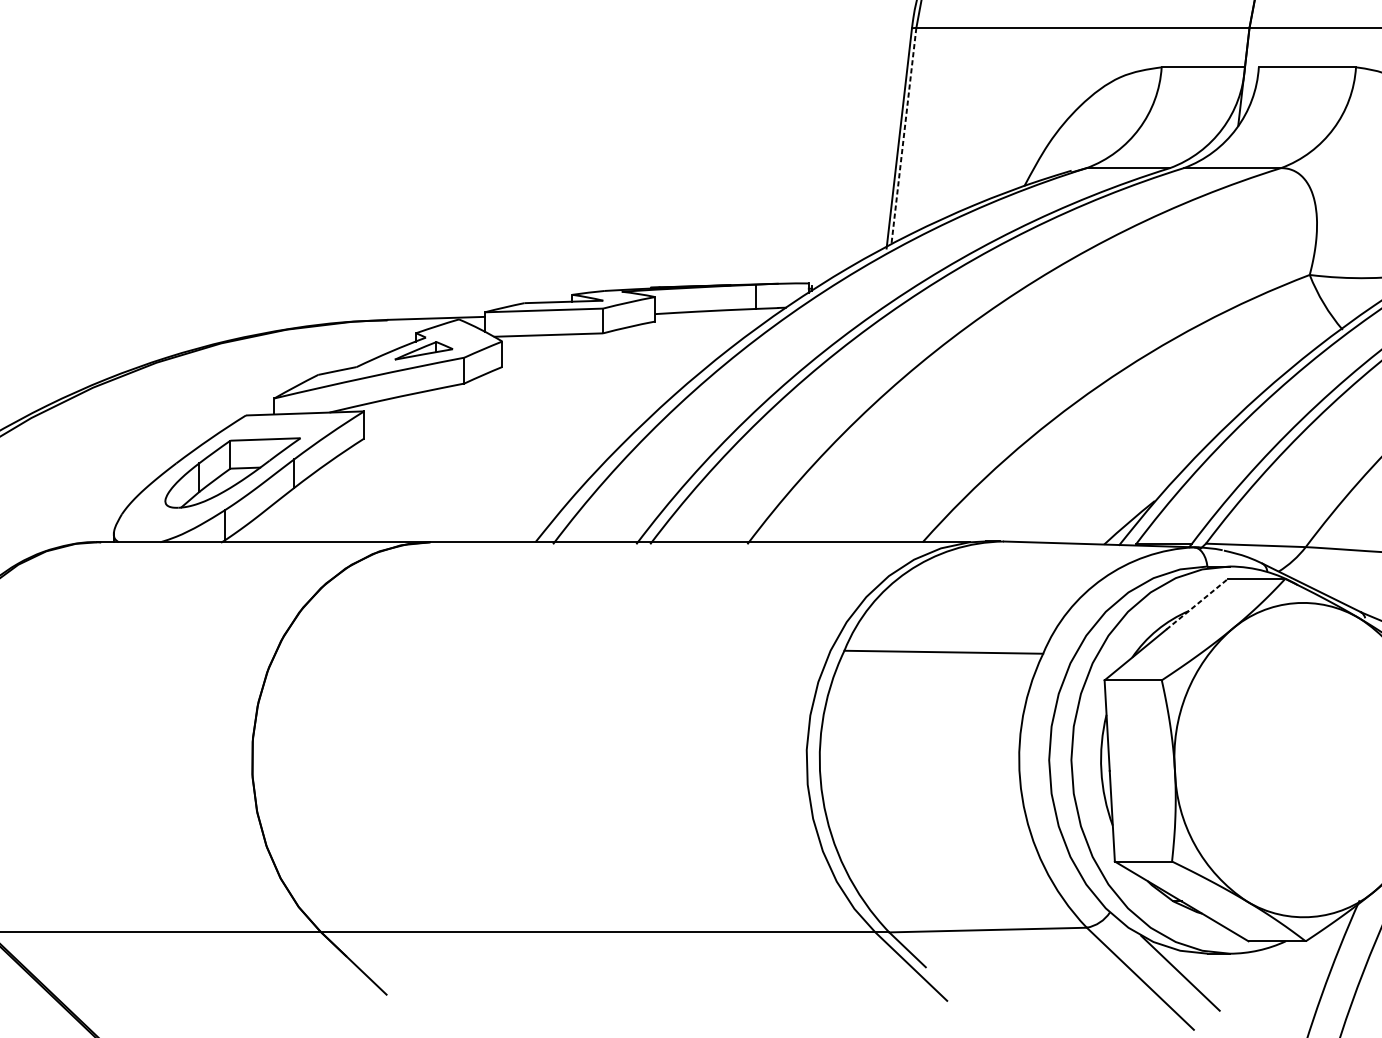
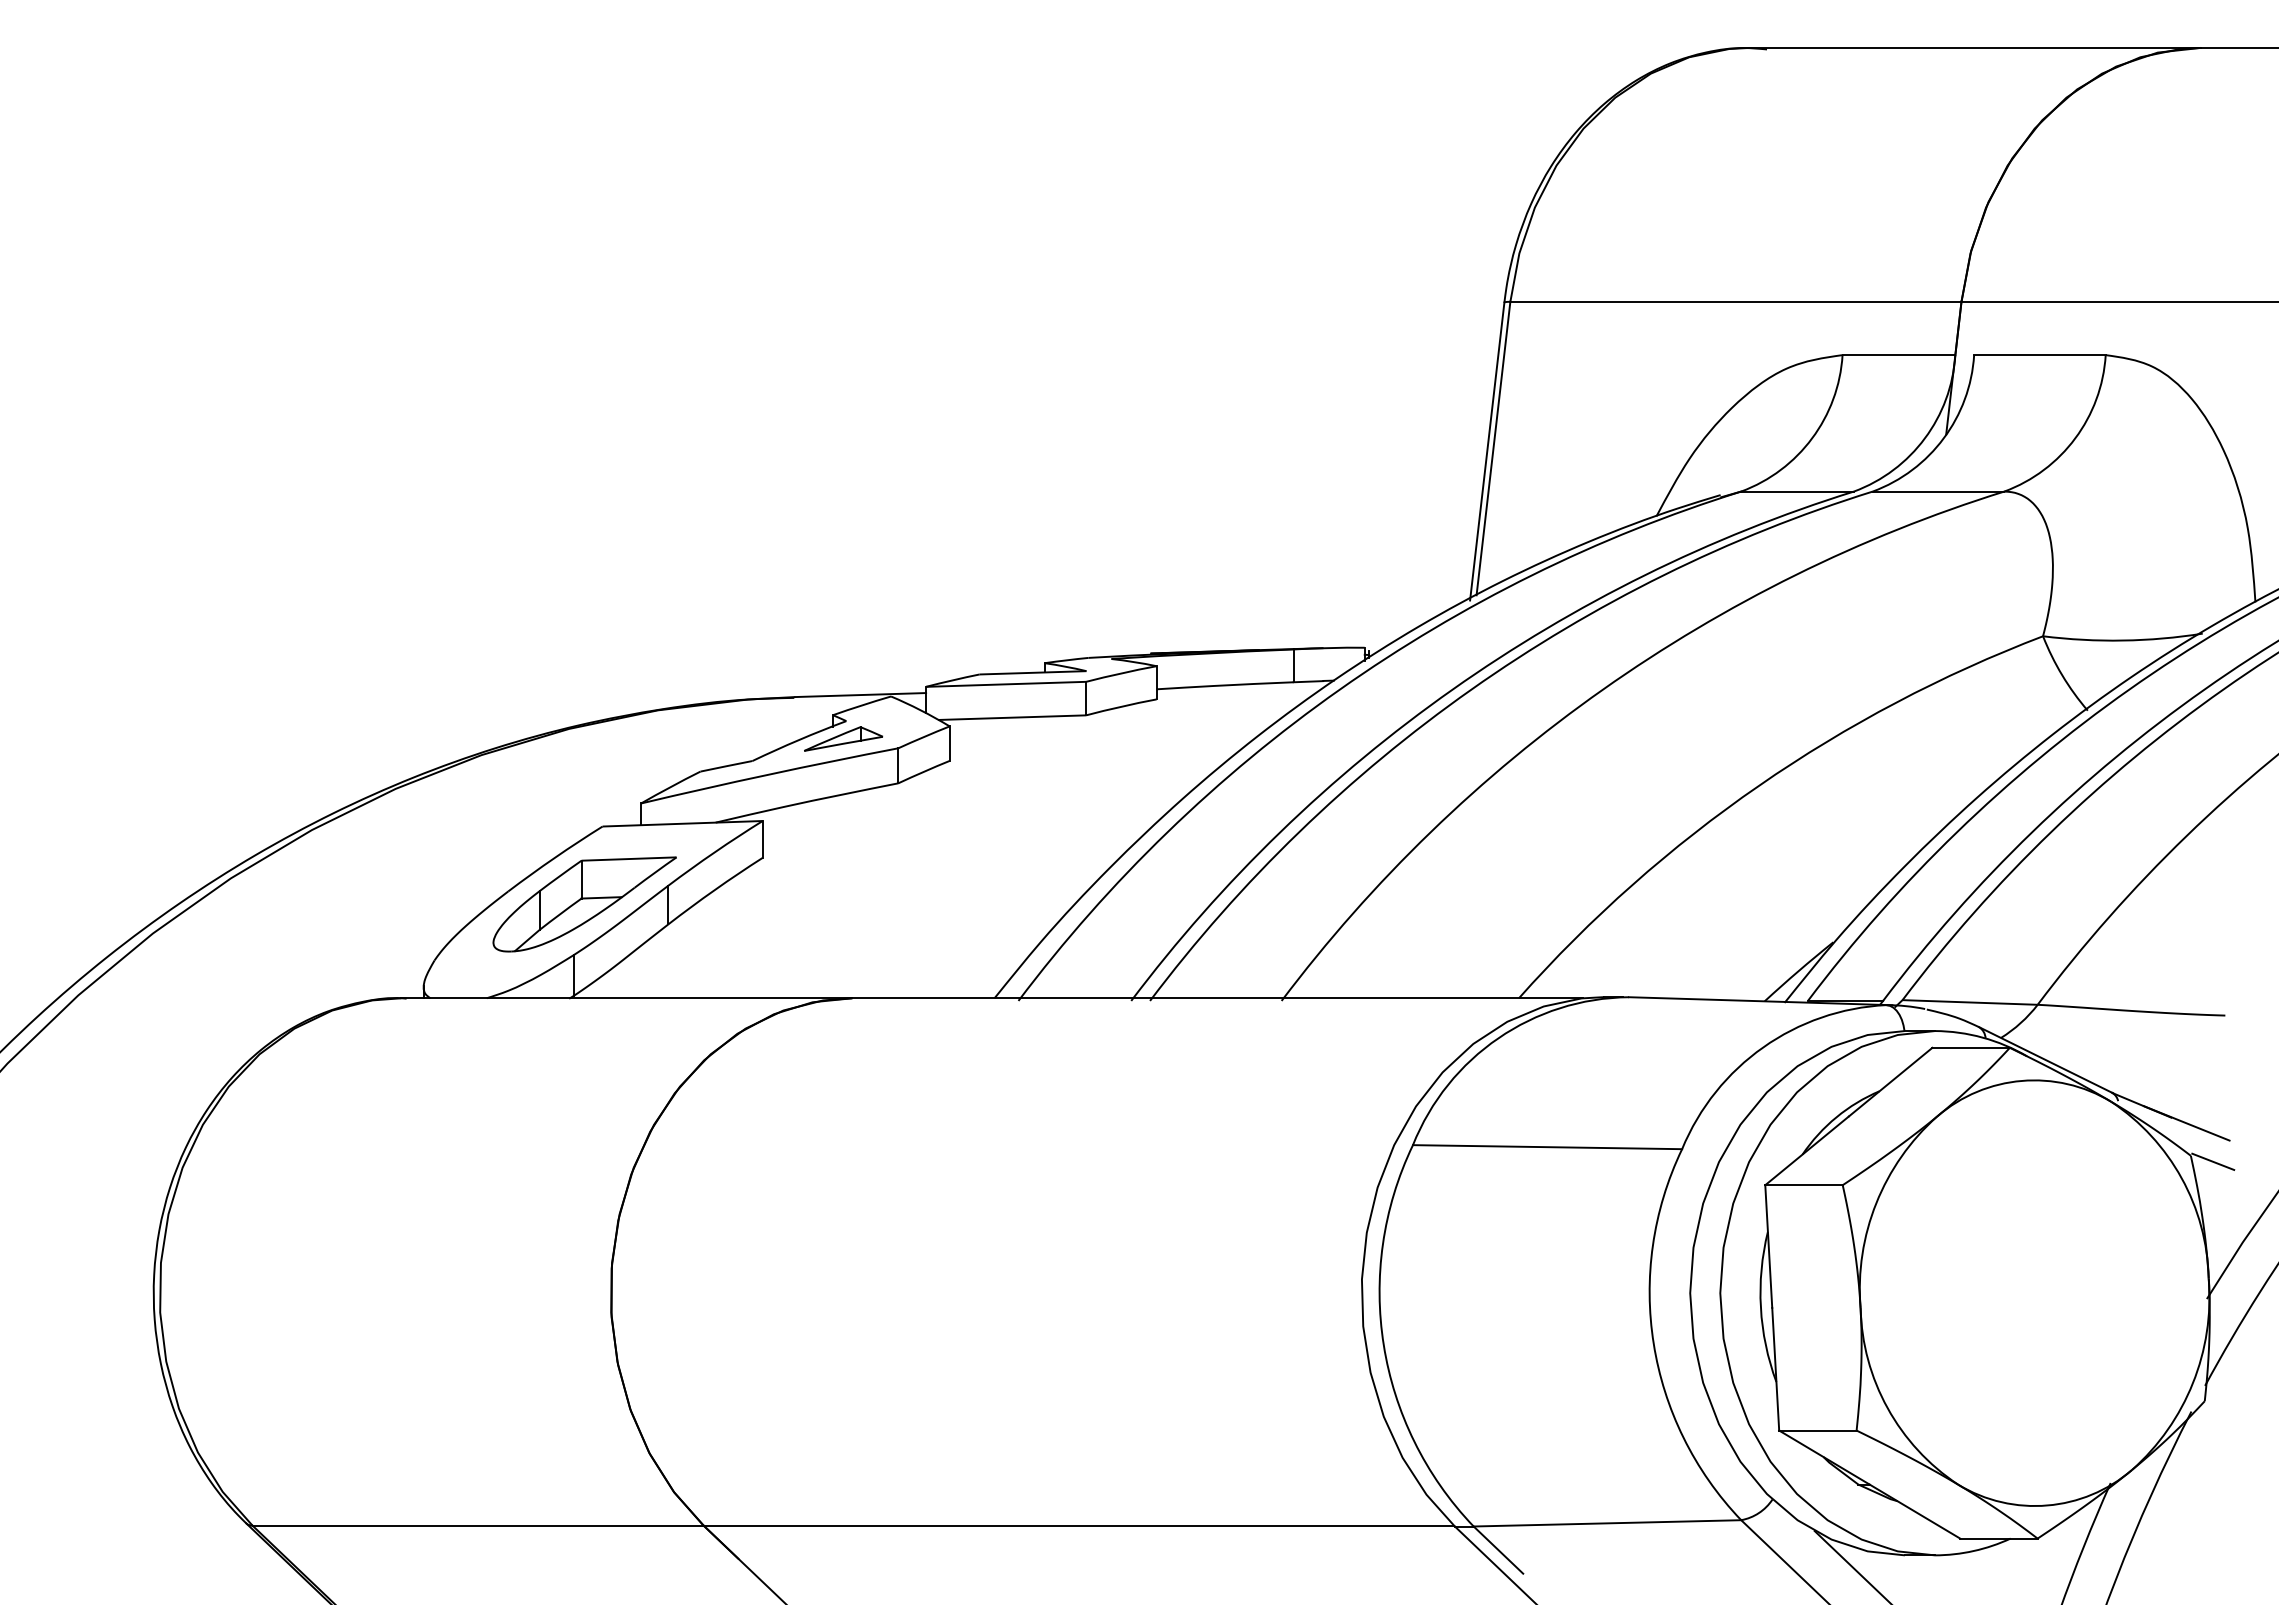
line: (903, 136) -> (1493, 448), dashed -> solid
line: (1197, 603) -> (1891, 1081), dashed -> solid

